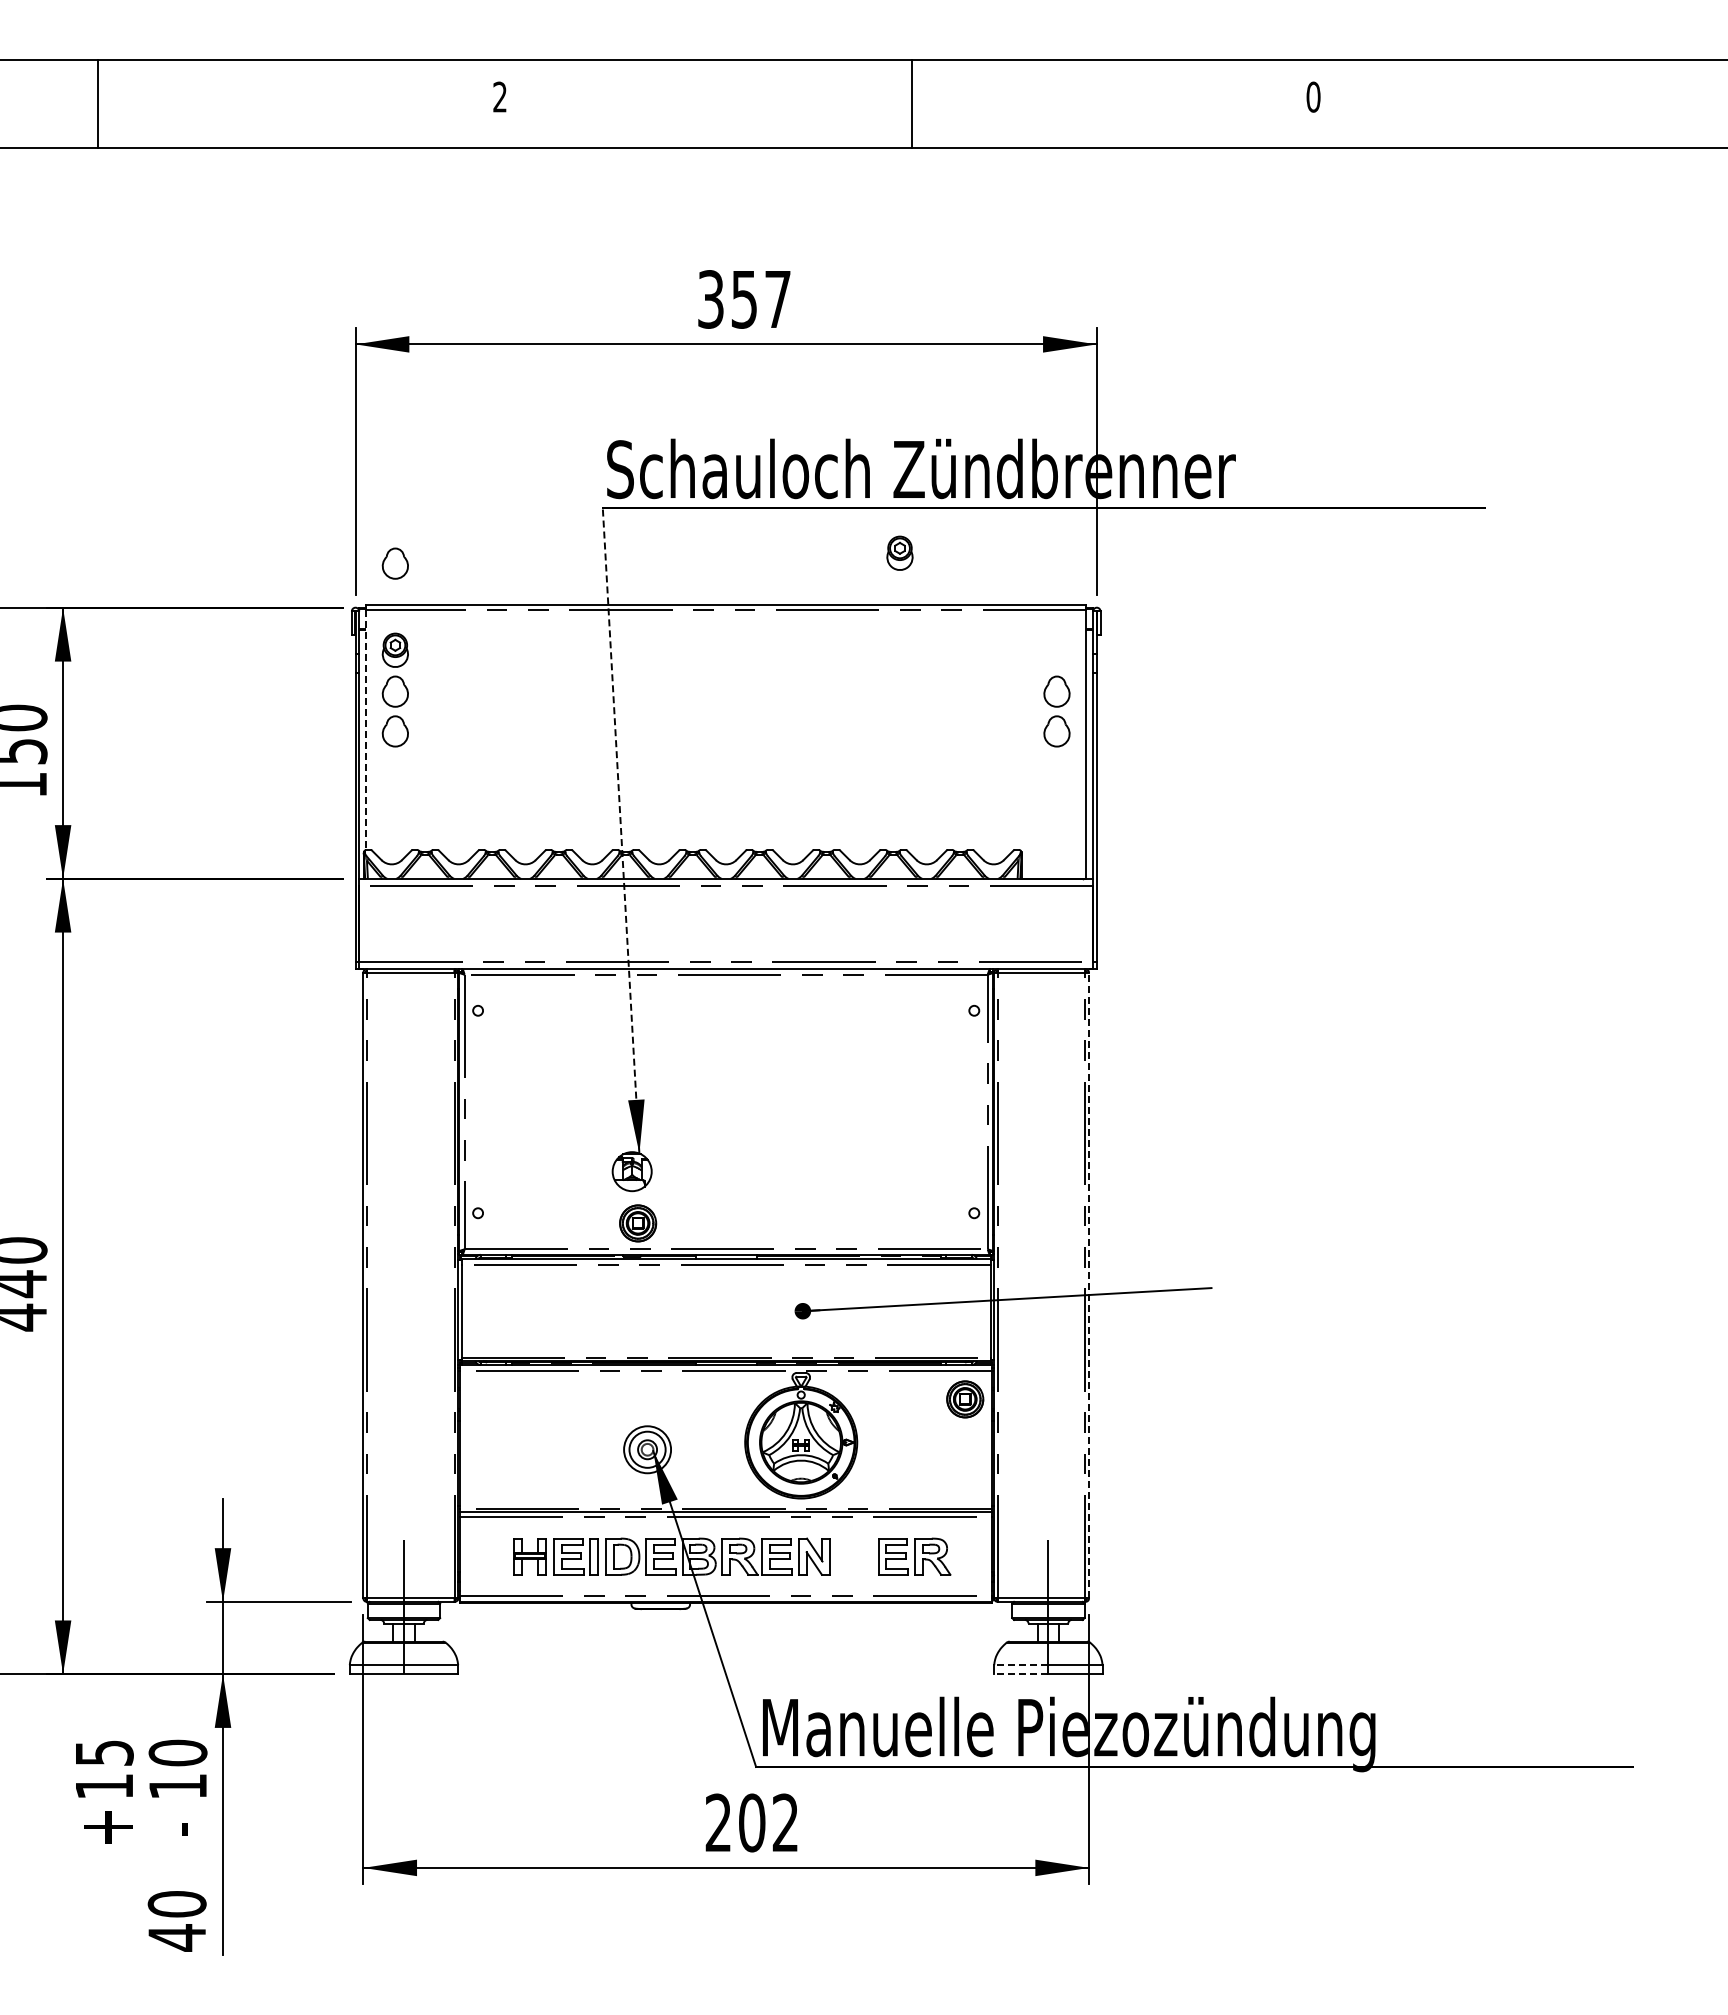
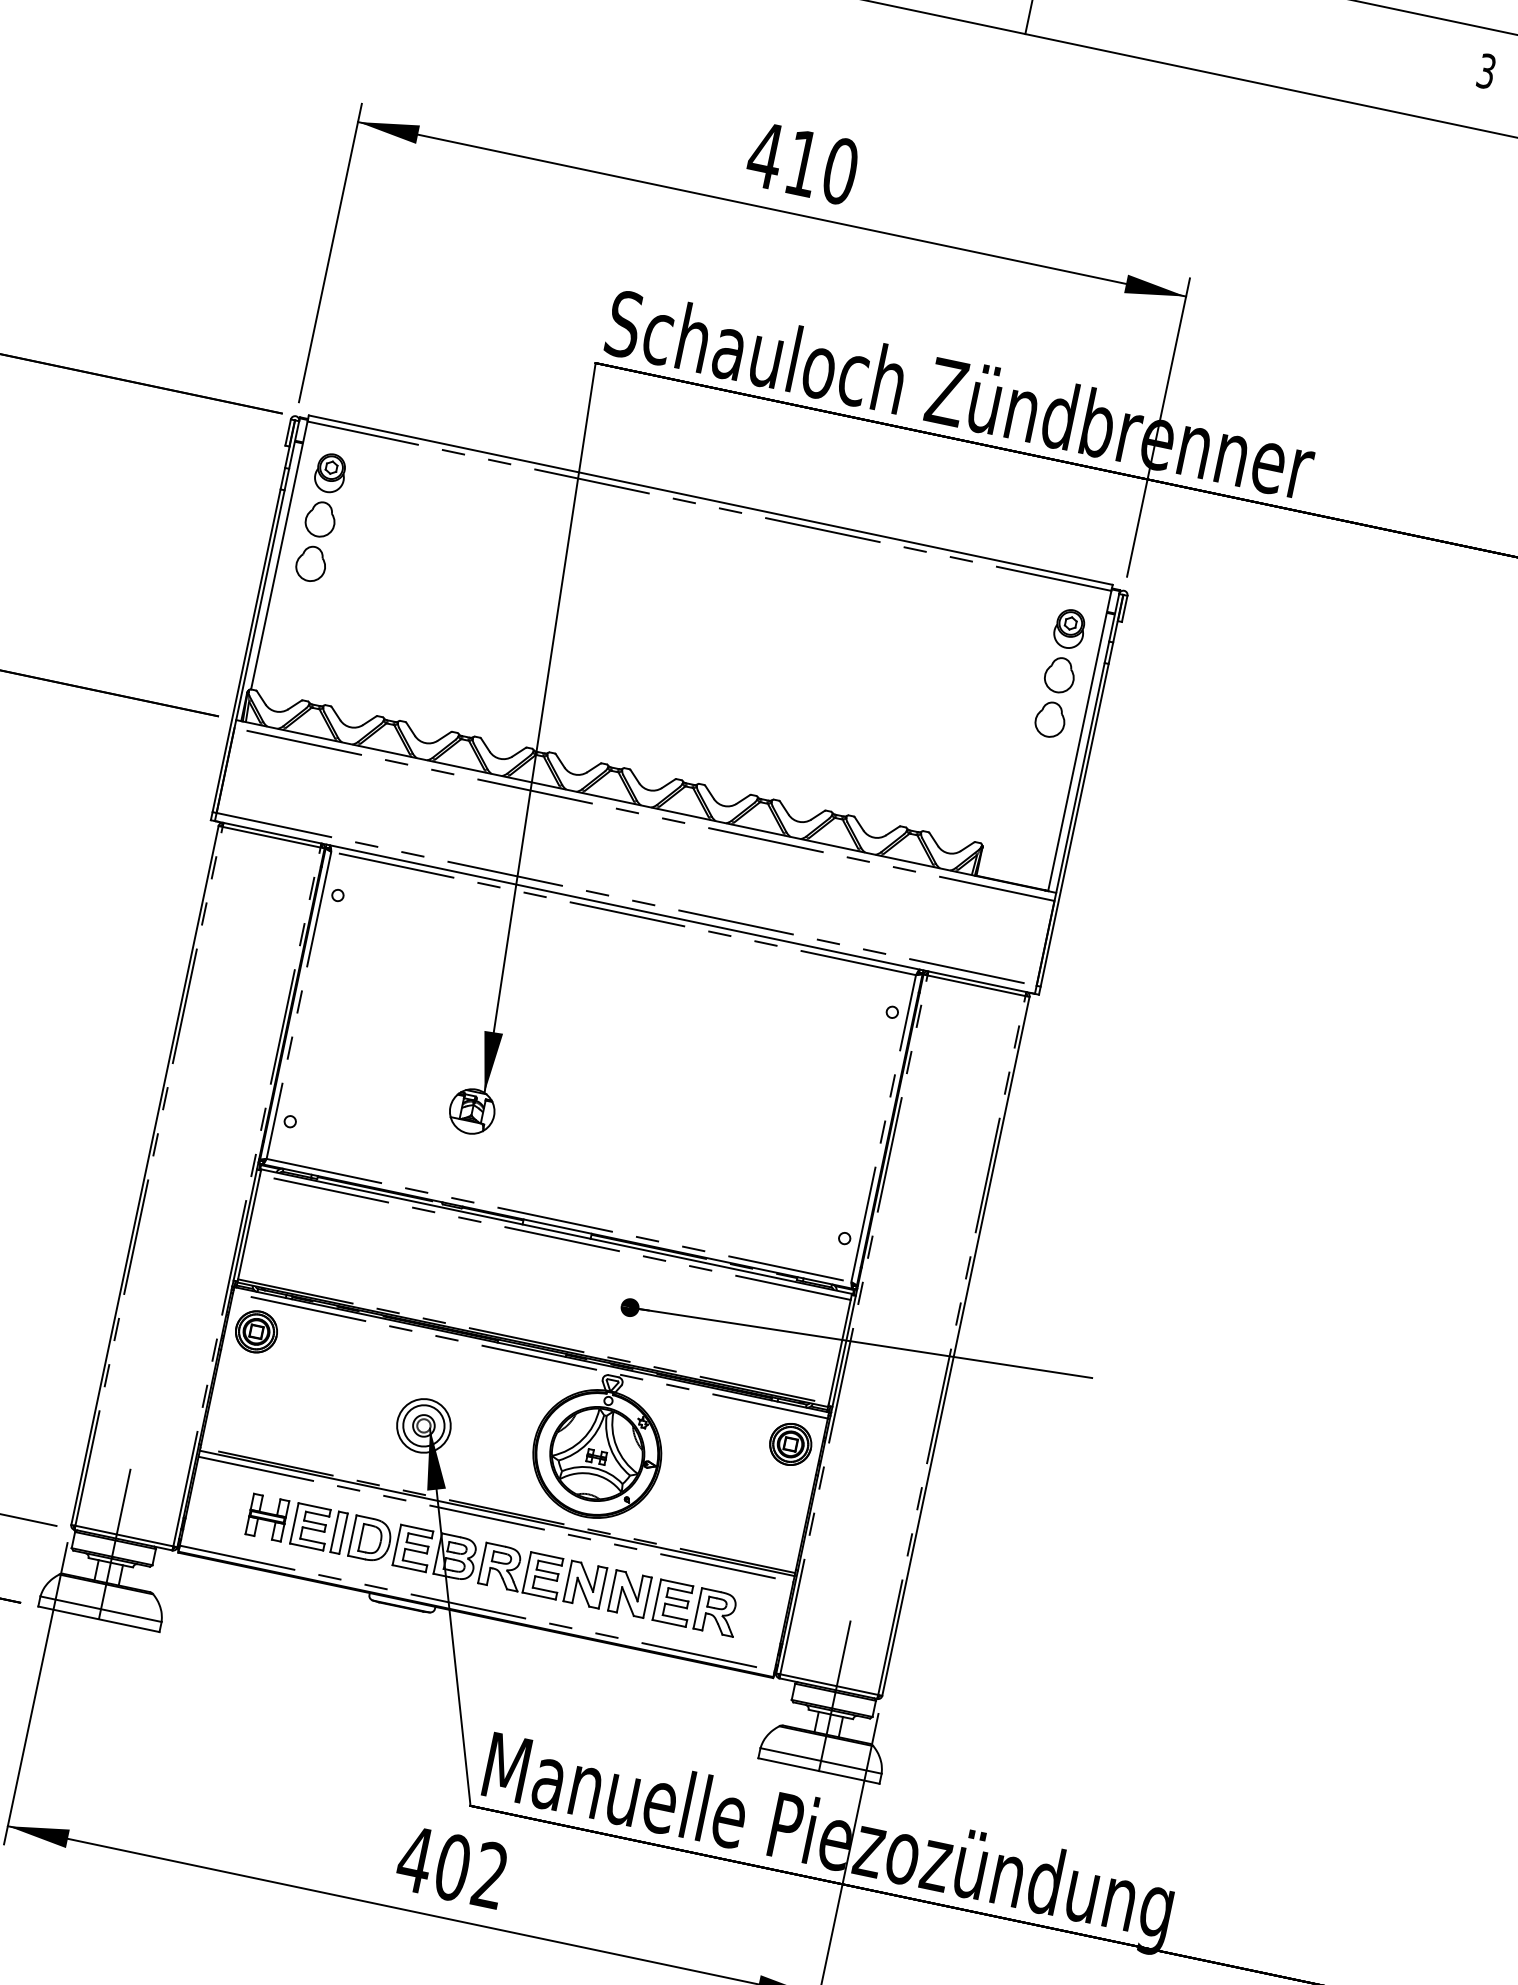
text: (1313, 96) -> (1486, 70), 0 -> 3
text: (743, 299) -> (801, 163), 357 -> 410
part: (899, 552) -> (1069, 627), moved
part: (394, 563) -> (349, 376), removed
line: (366, 730) -> (279, 556), dashed -> solid
line: (621, 830) -> (540, 727), dashed -> solid
part: (638, 1223) -> (256, 1332), moved
line: (1089, 1285) -> (956, 1346), dashed -> solid
part: (854, 1556) -> (630, 1593), added
line: (1020, 1665) -> (789, 1754), dashed -> solid
line: (1020, 1674) -> (787, 1764), dashed -> solid
text: (718, 1822) -> (415, 1859), 202 -> 402

